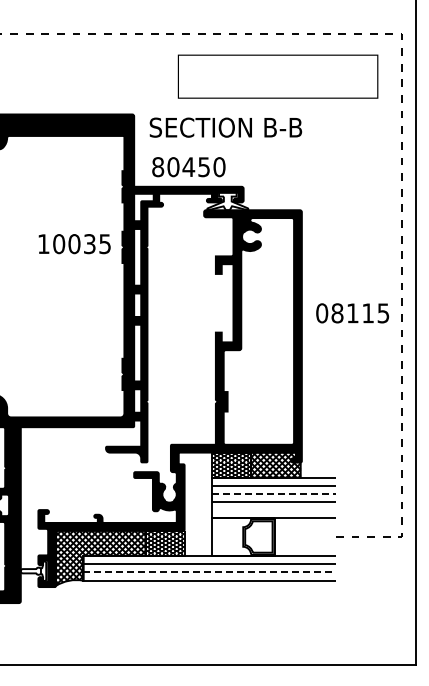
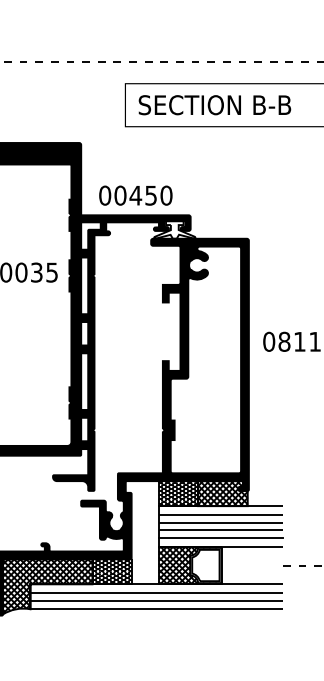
text: (225, 127) -> (214, 105), moved
text: (158, 166) -> (105, 195), 80450 -> 00450
line: (274, 494) -> (221, 523), dashed -> solid
line: (273, 509) -> (220, 538), added
hatch: (242, 536) -> (189, 565), added
line: (209, 572) -> (156, 601), dashed -> solid

